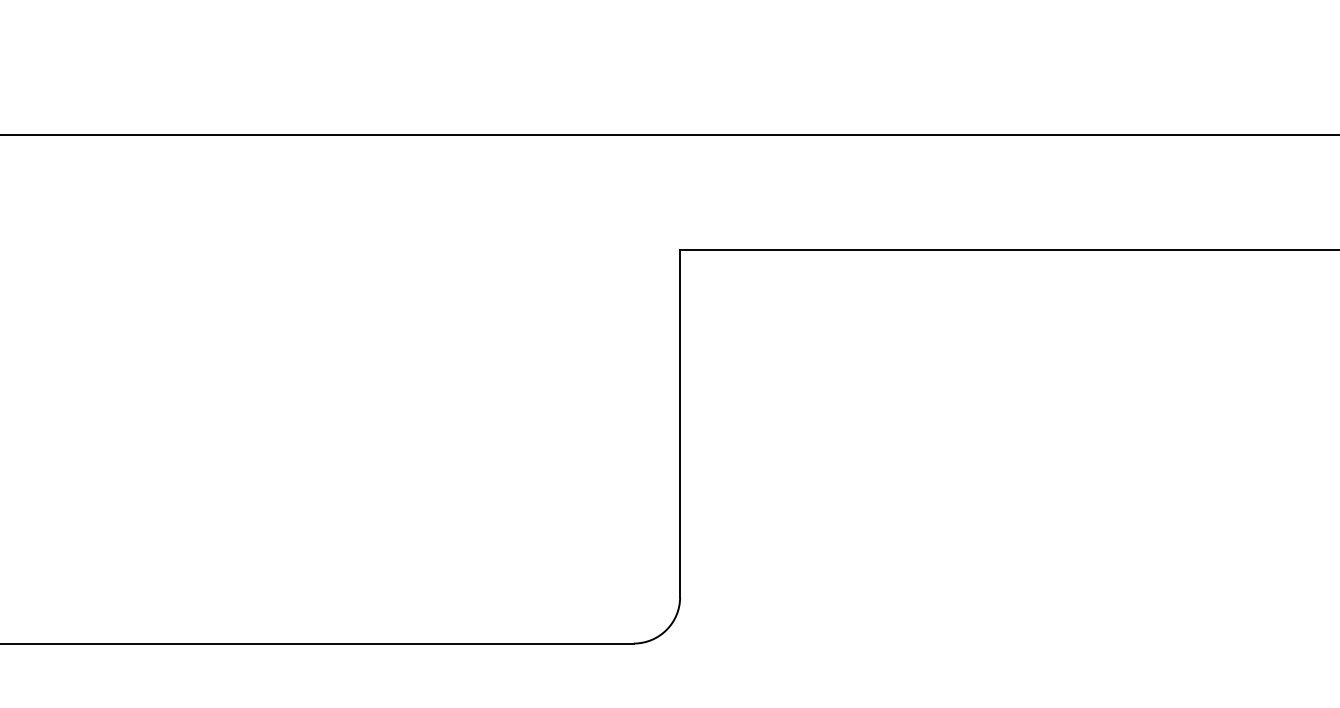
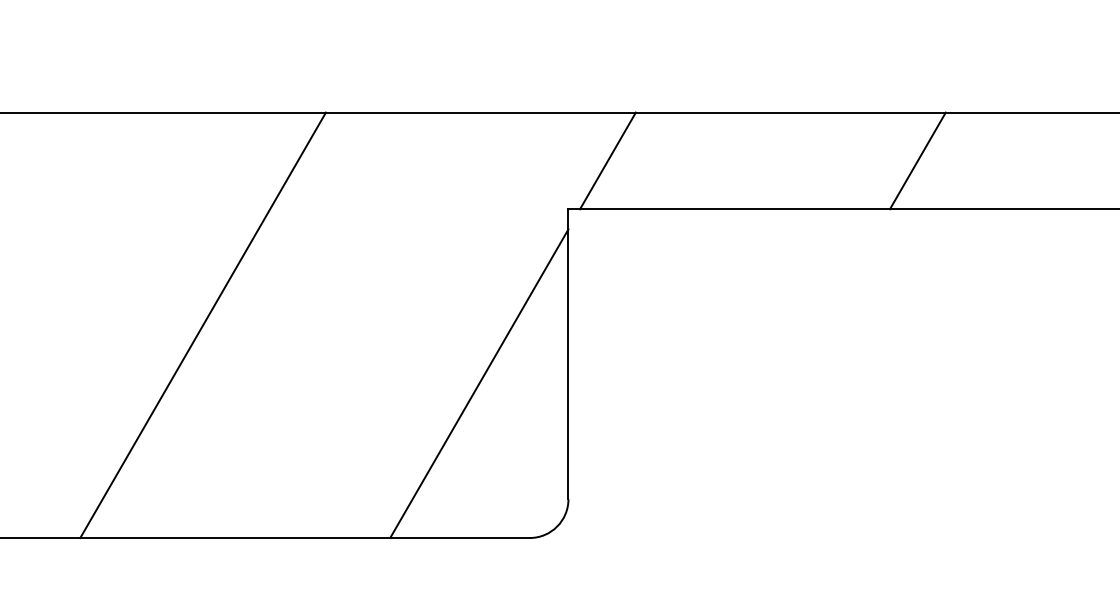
line: (726, 191) -> (607, 160), added
line: (1097, 191) -> (917, 160), added
line: (242, 389) -> (202, 325), added
line: (573, 458) -> (479, 383), added

